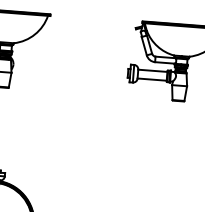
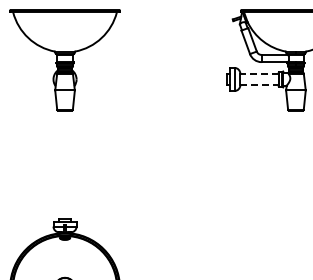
line: (152, 70) -> (258, 73), solid -> dashed
line: (152, 79) -> (259, 85), solid -> dashed

